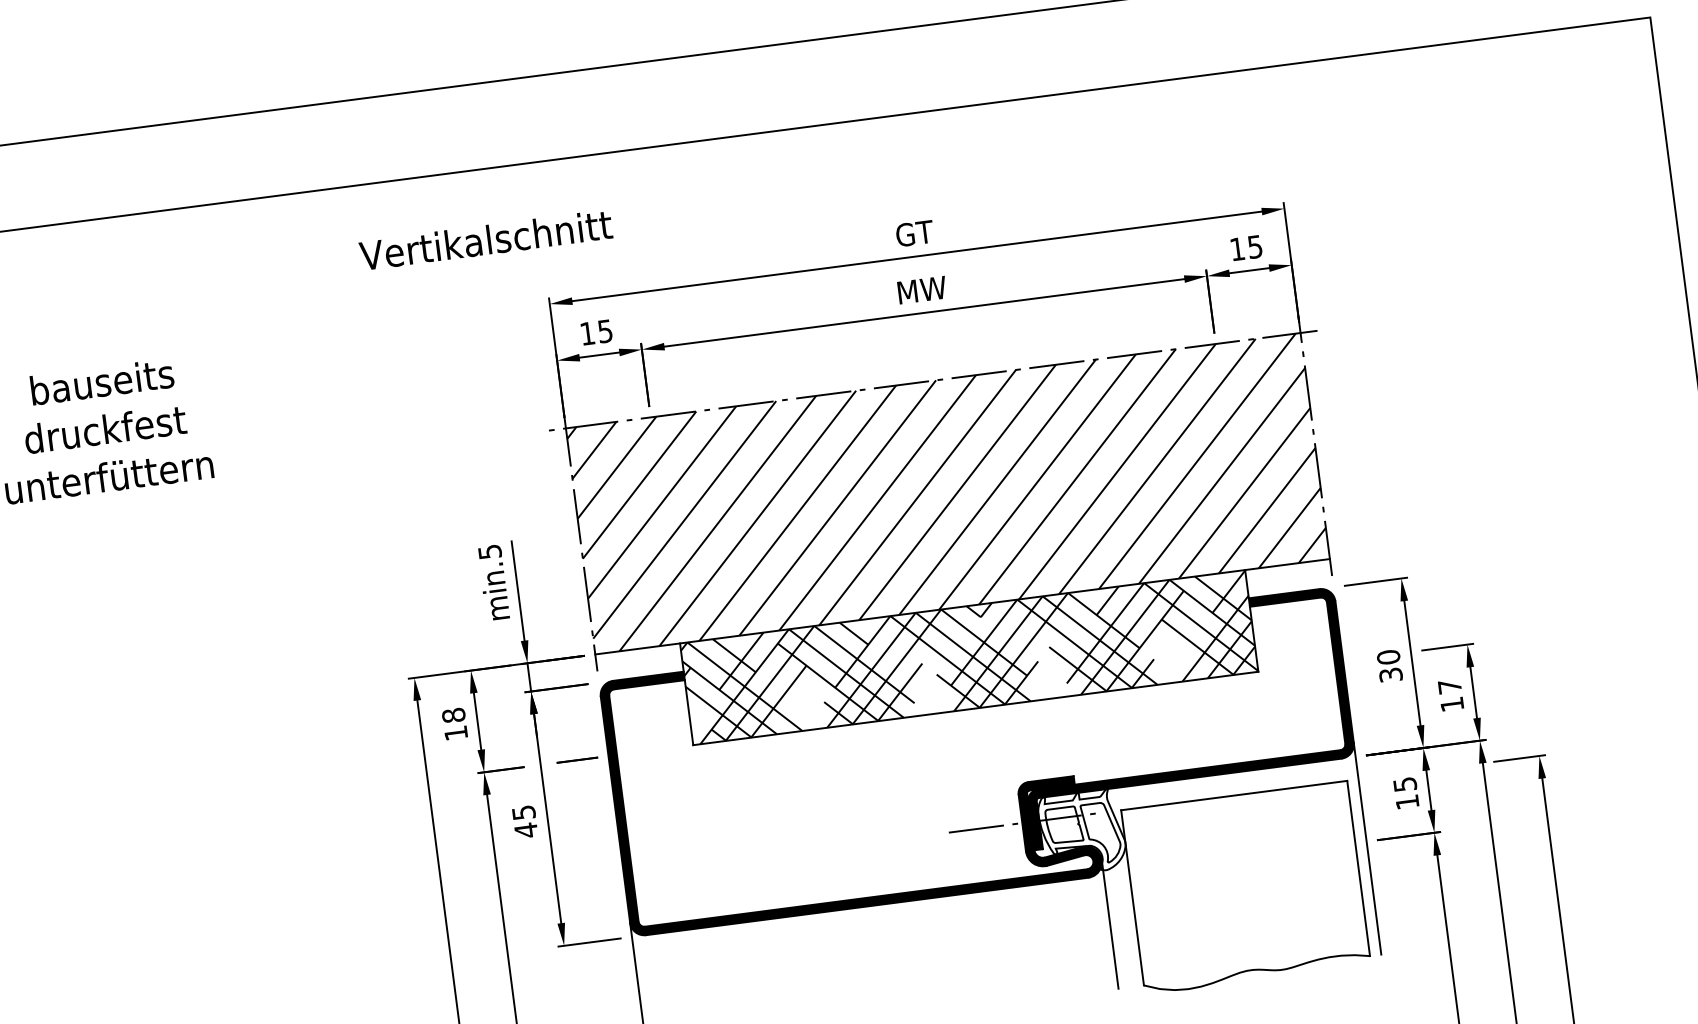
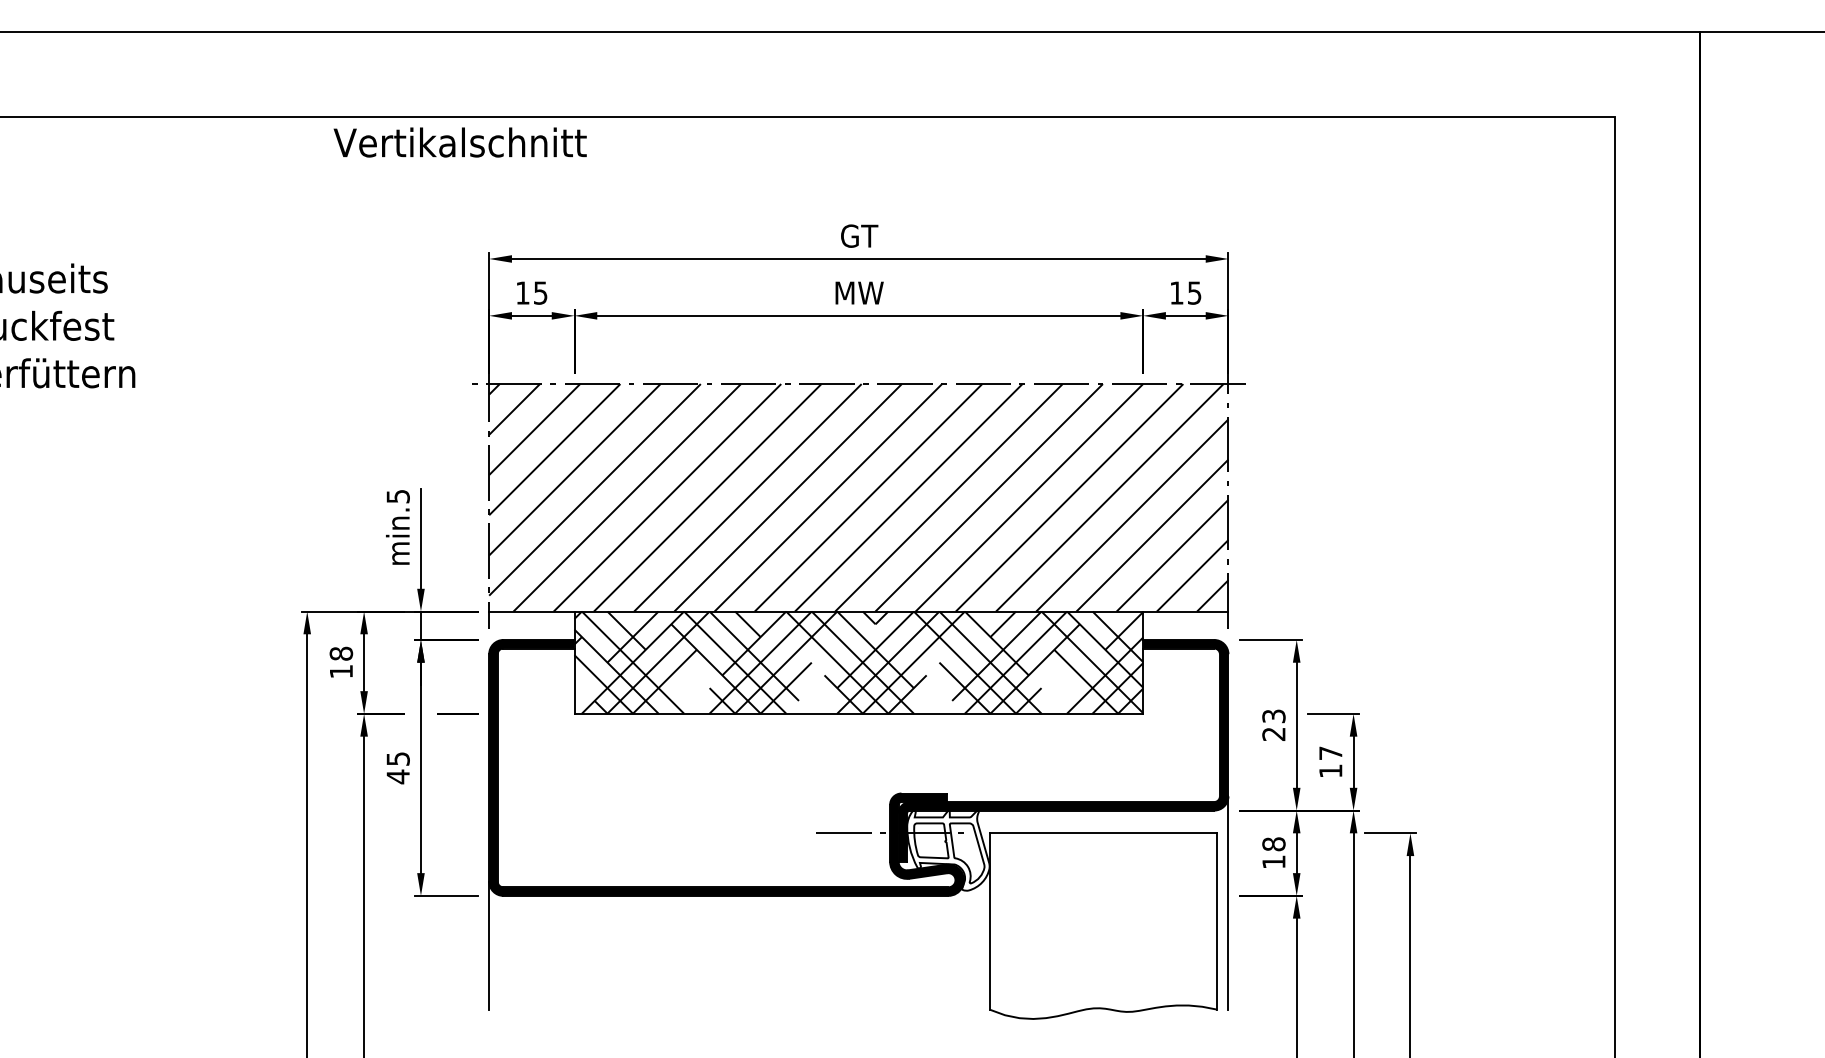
text: (485, 240) -> (459, 142), moved
text: (1389, 665) -> (1273, 724), 30 -> 23
text: (1404, 784) -> (1273, 844), 15 -> 18
line: (1110, 923) -> (964, 944), removed

